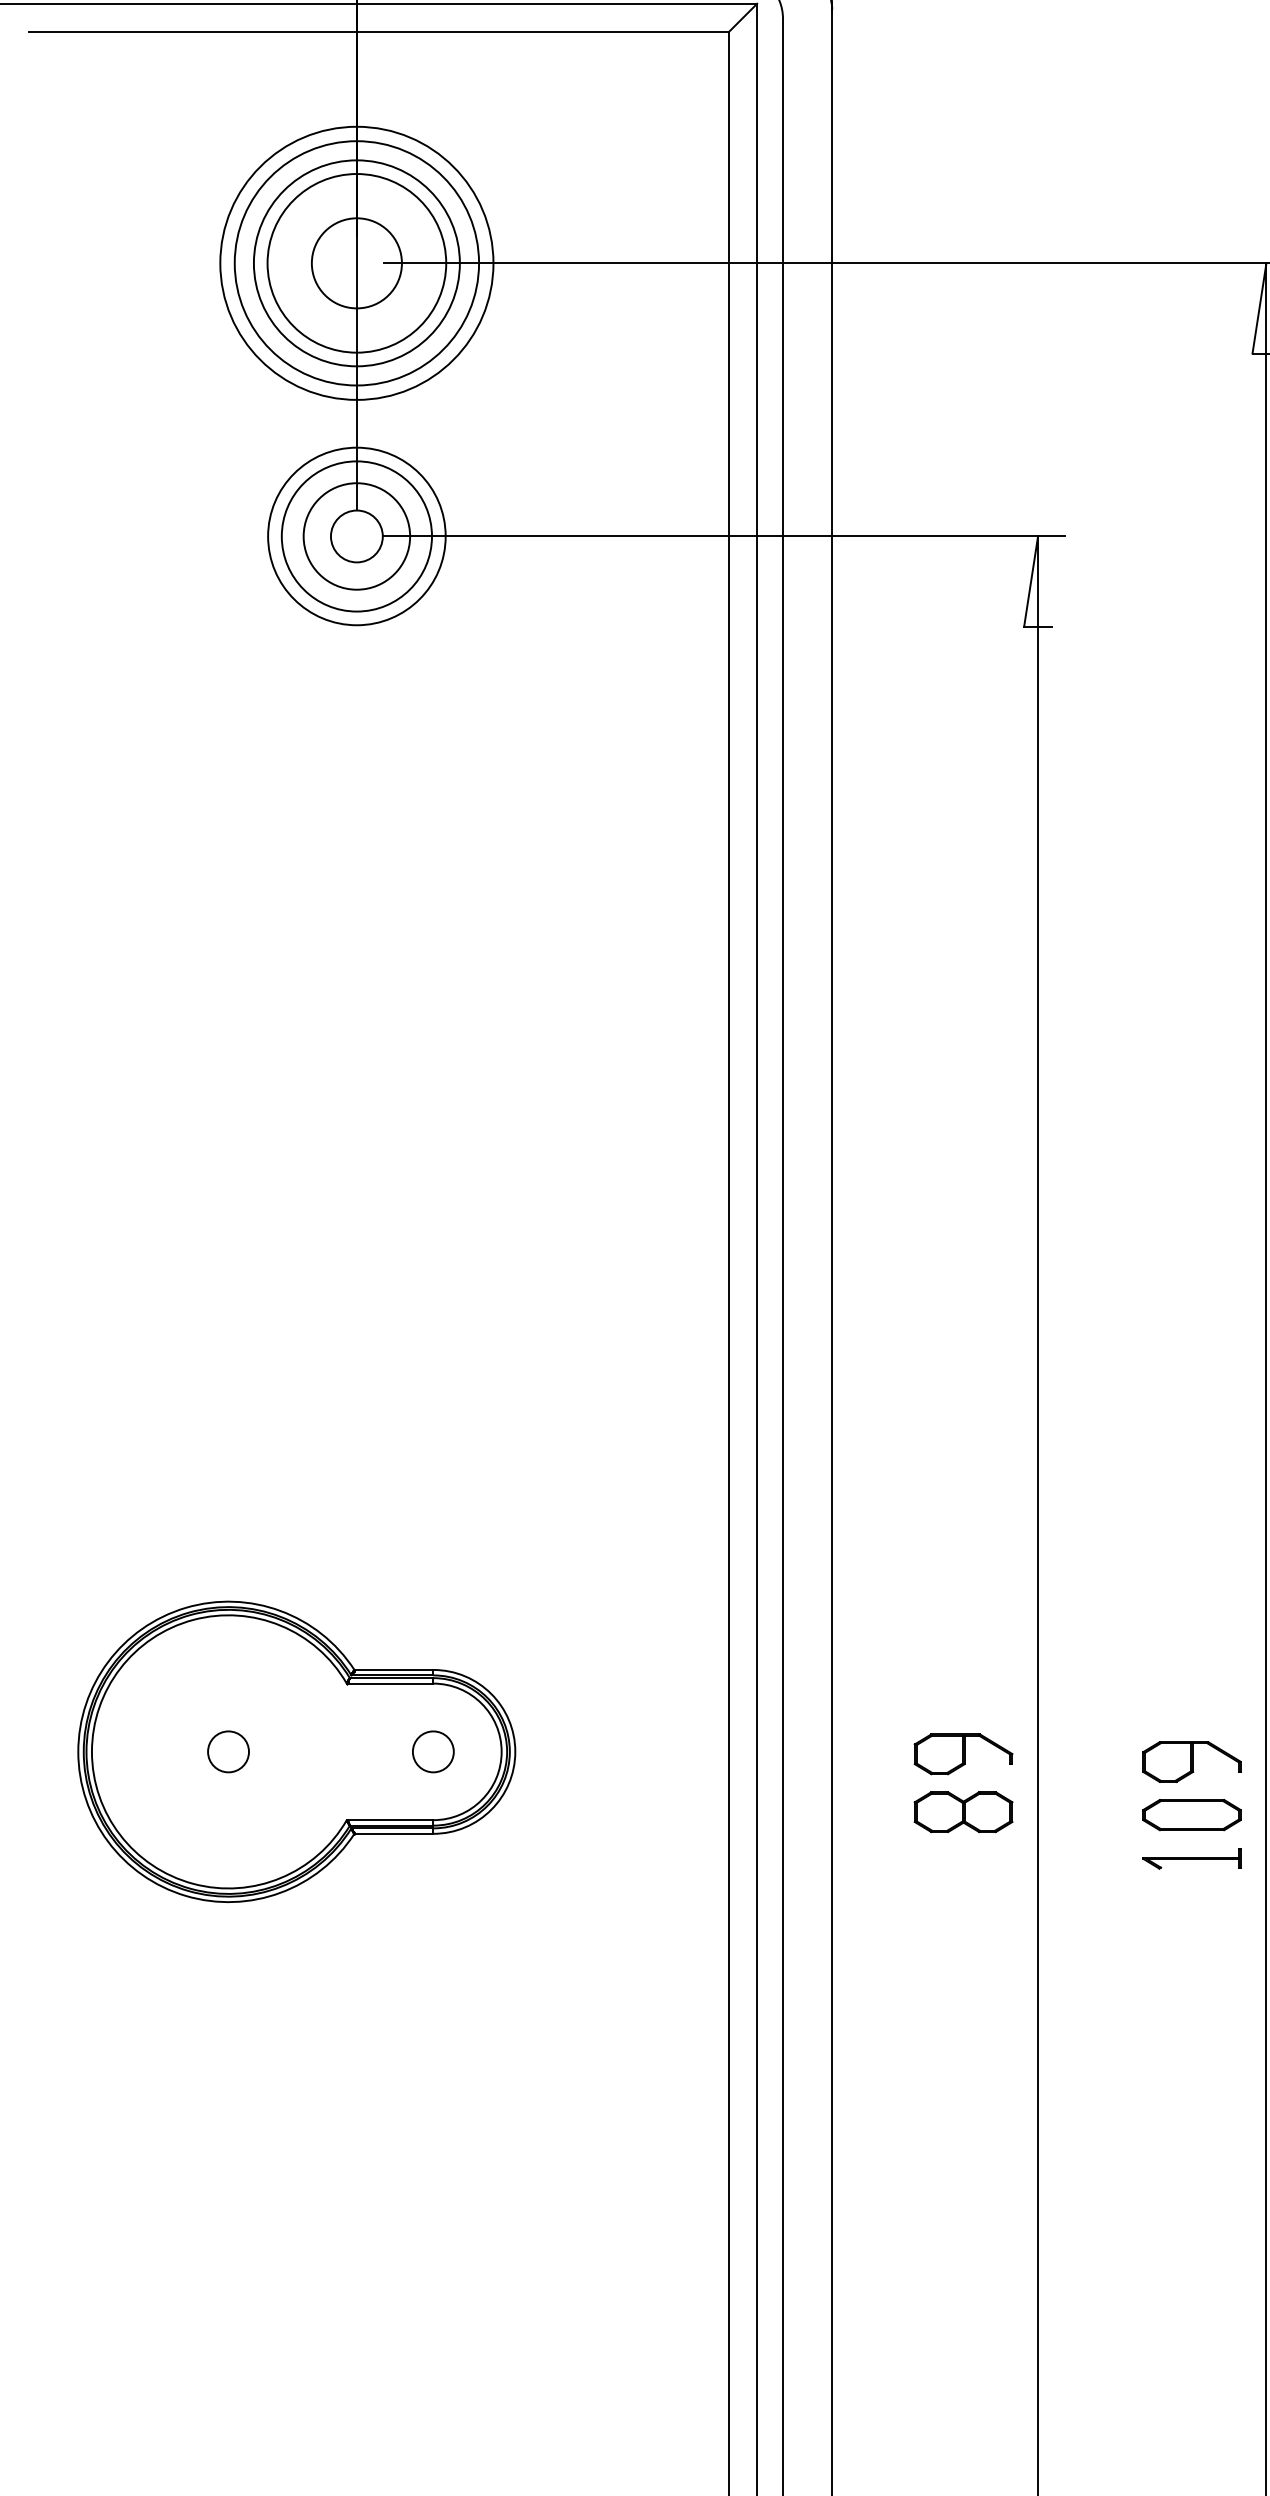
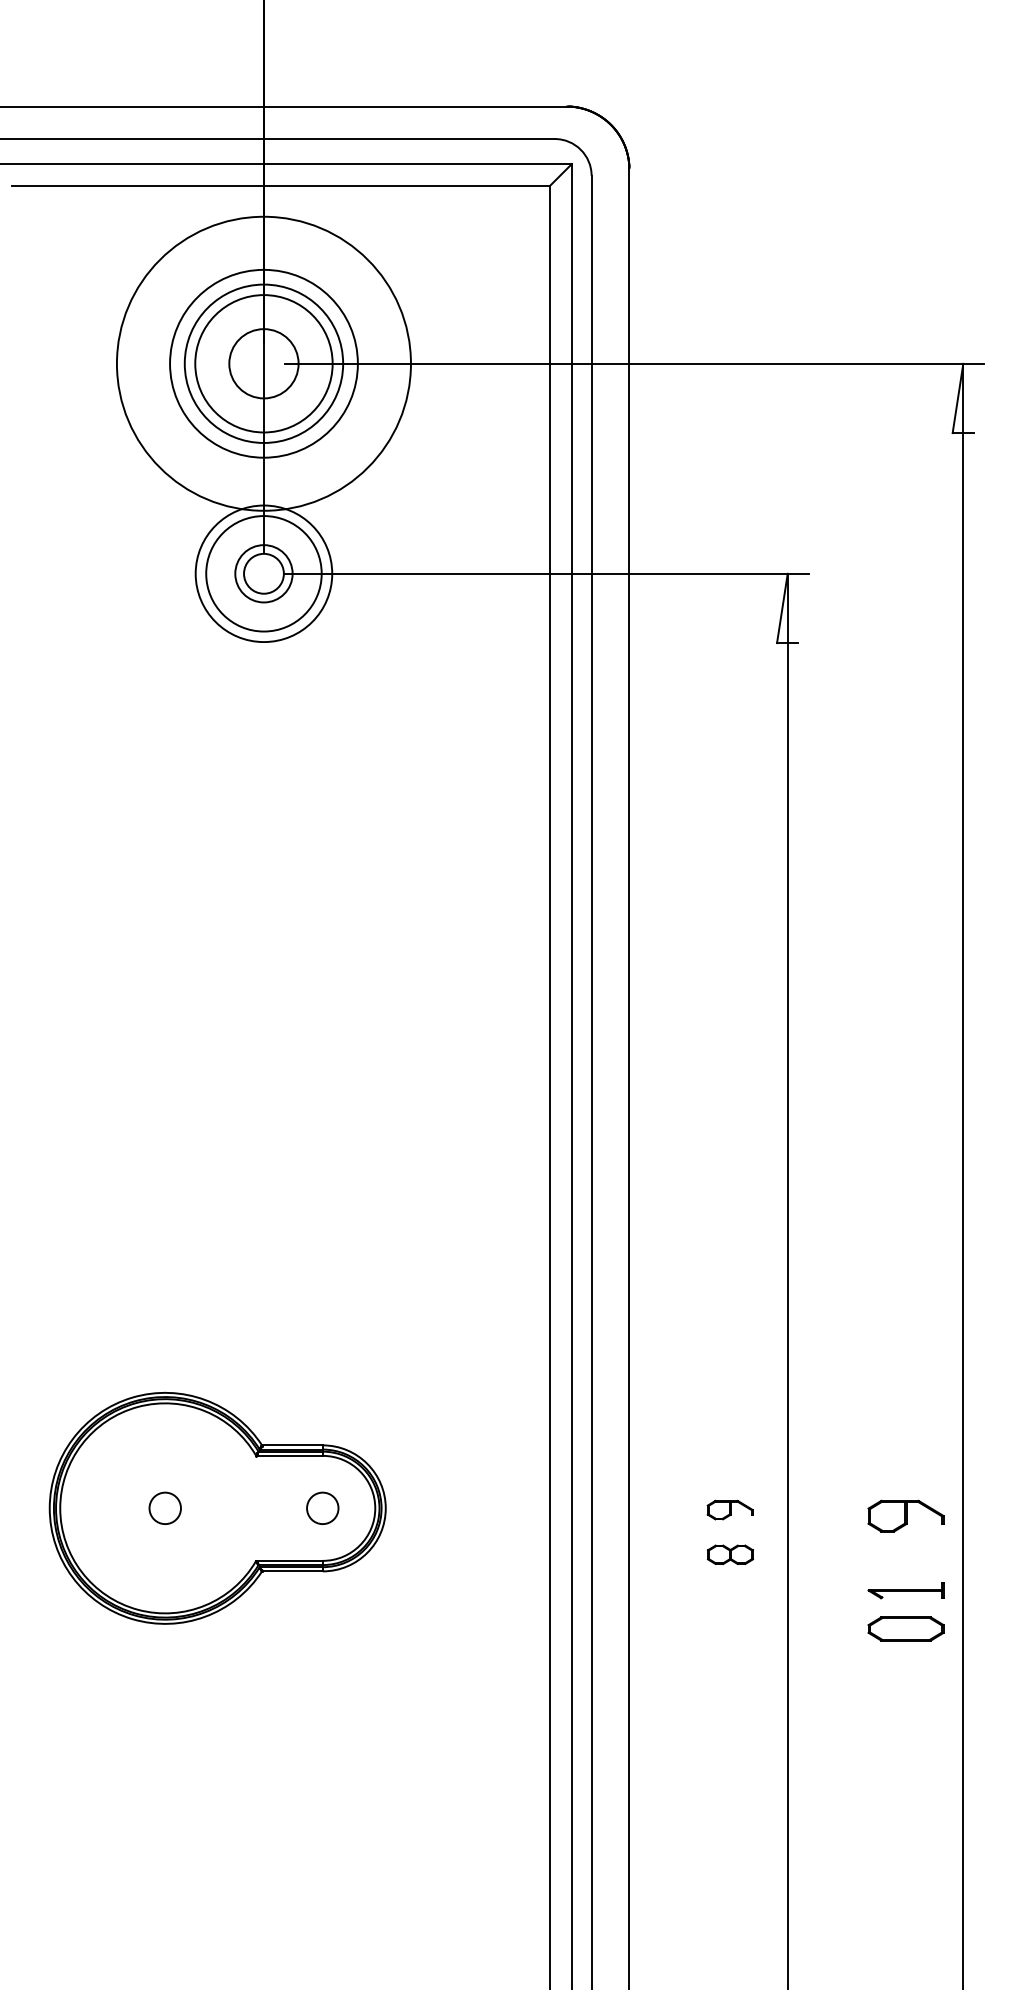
circle: (356, 262) -> (263, 363), size x1.4
circle: (356, 536) -> (263, 573), size x0.7
part: (962, 1753) -> (729, 1509), size x0.6
part: (963, 1811) -> (730, 1554), size x0.6
part: (1191, 1814) -> (905, 1628), moved

